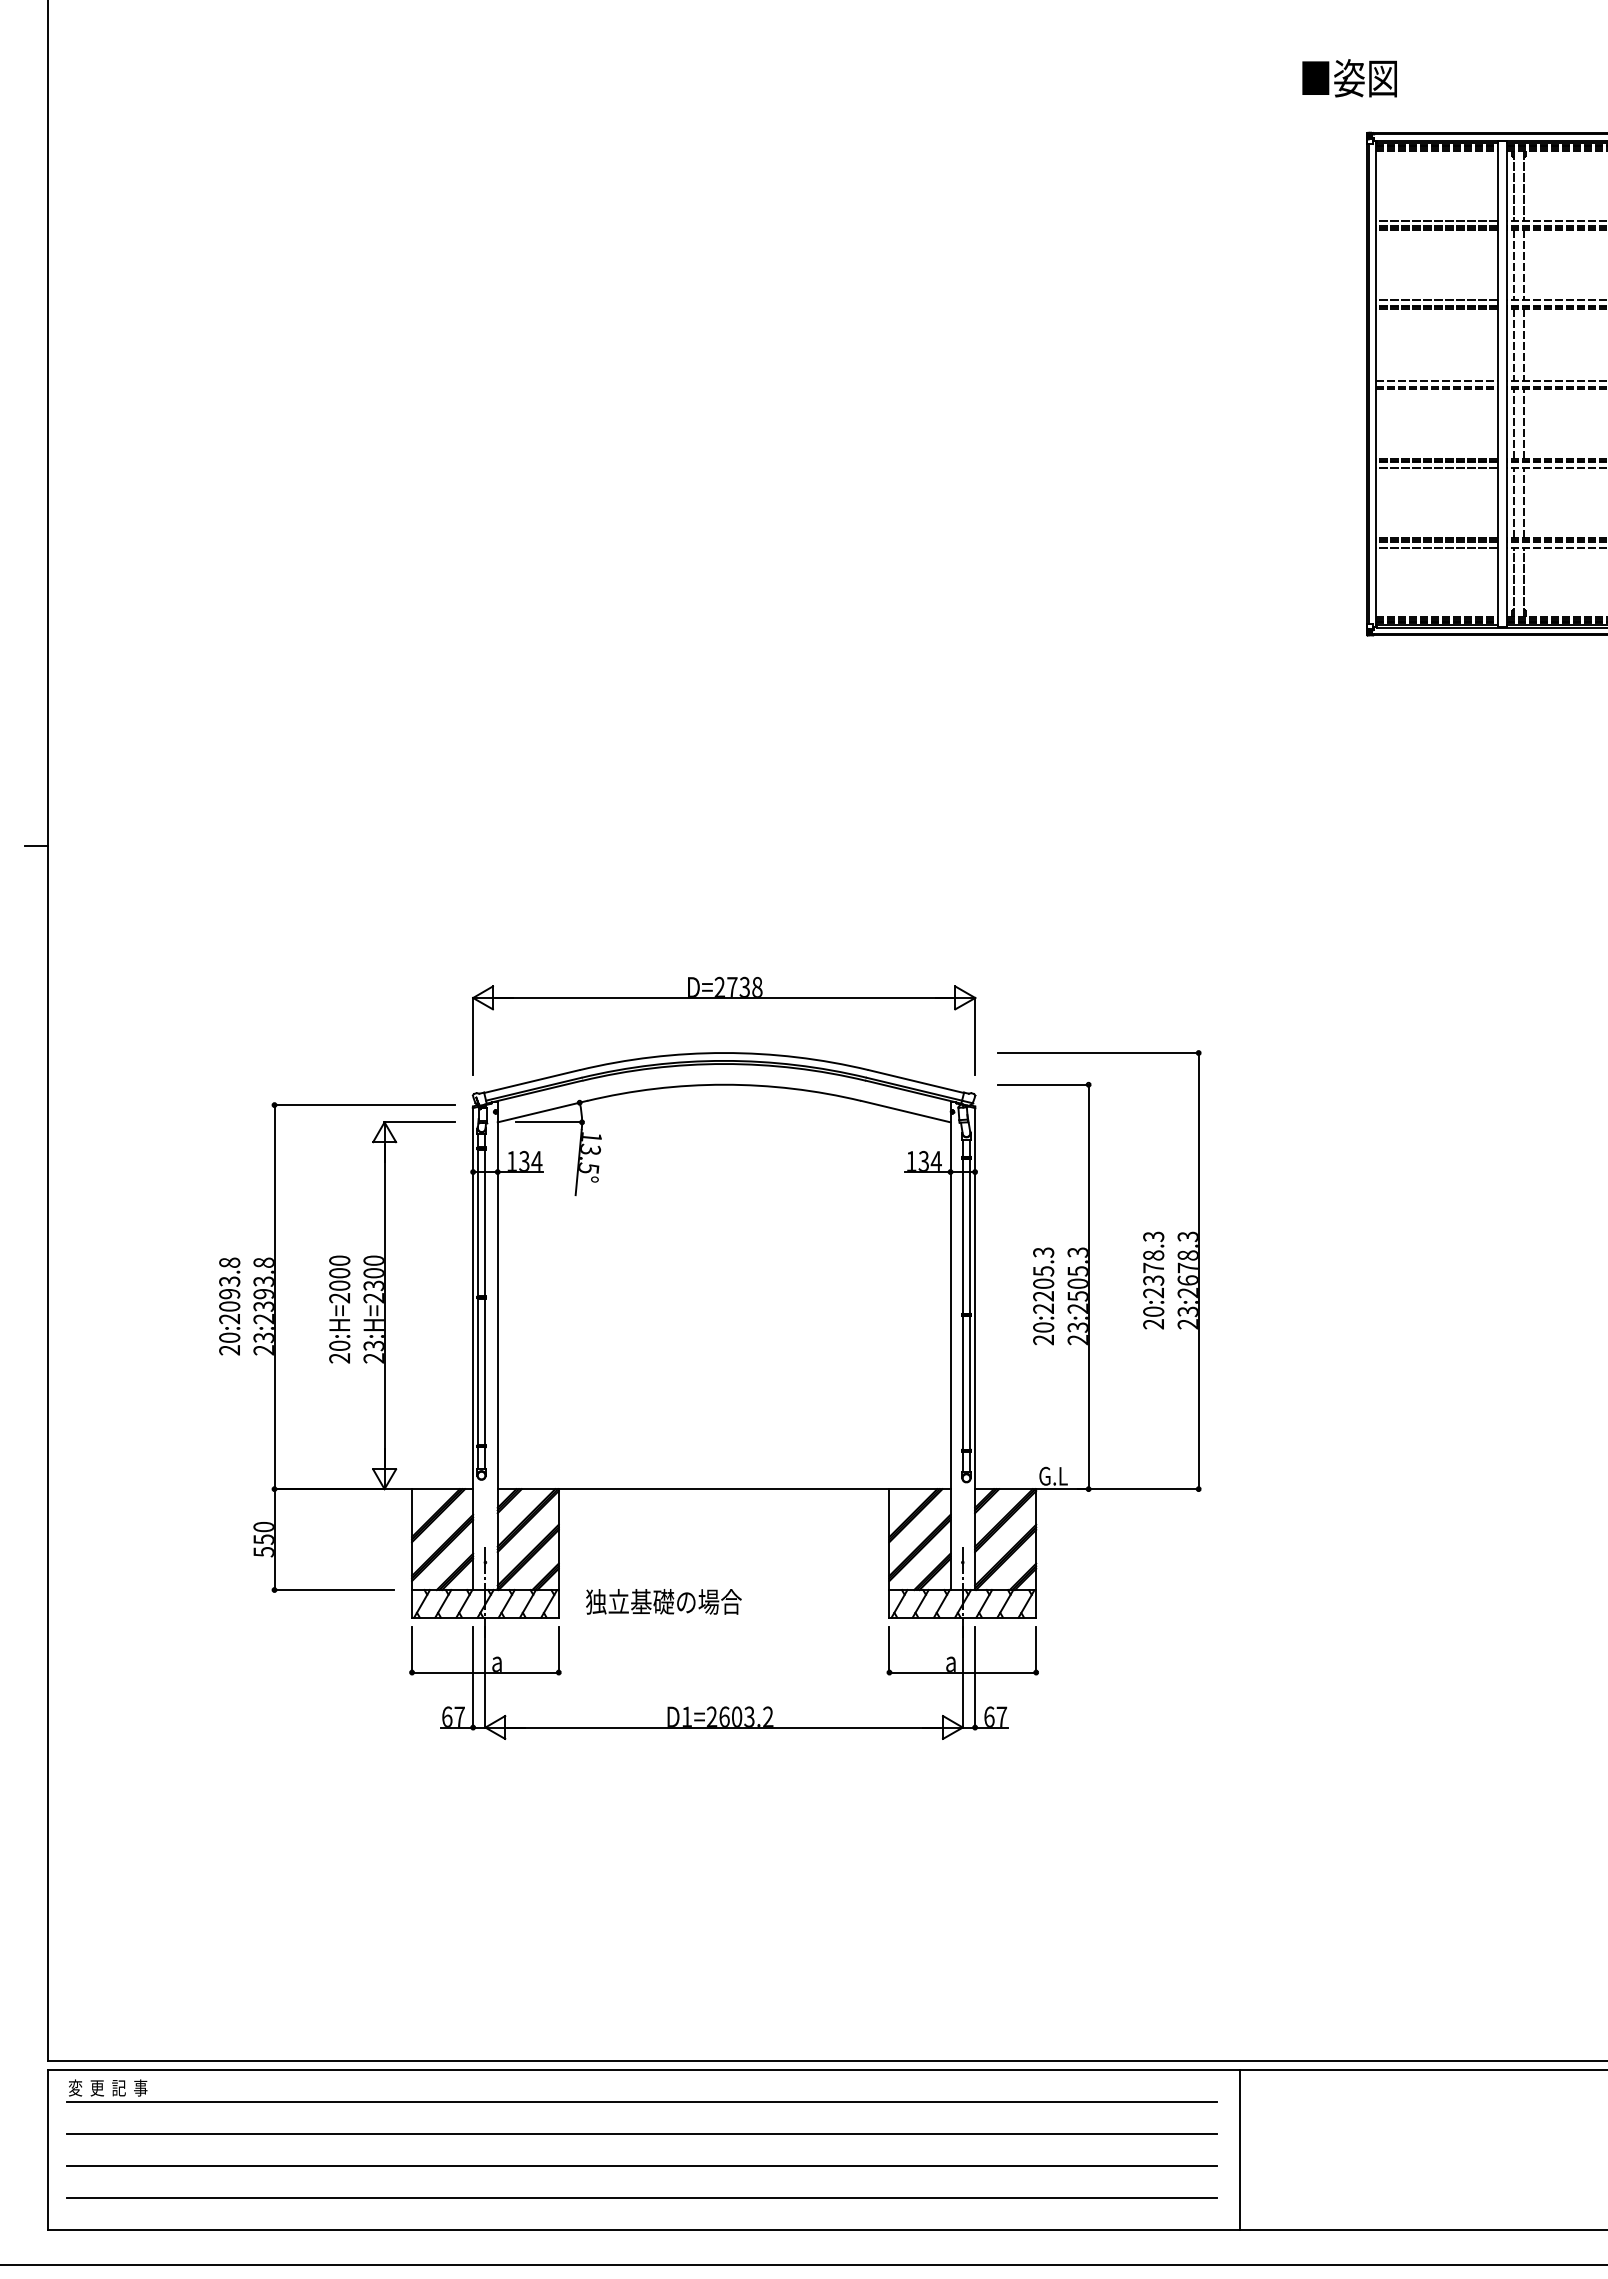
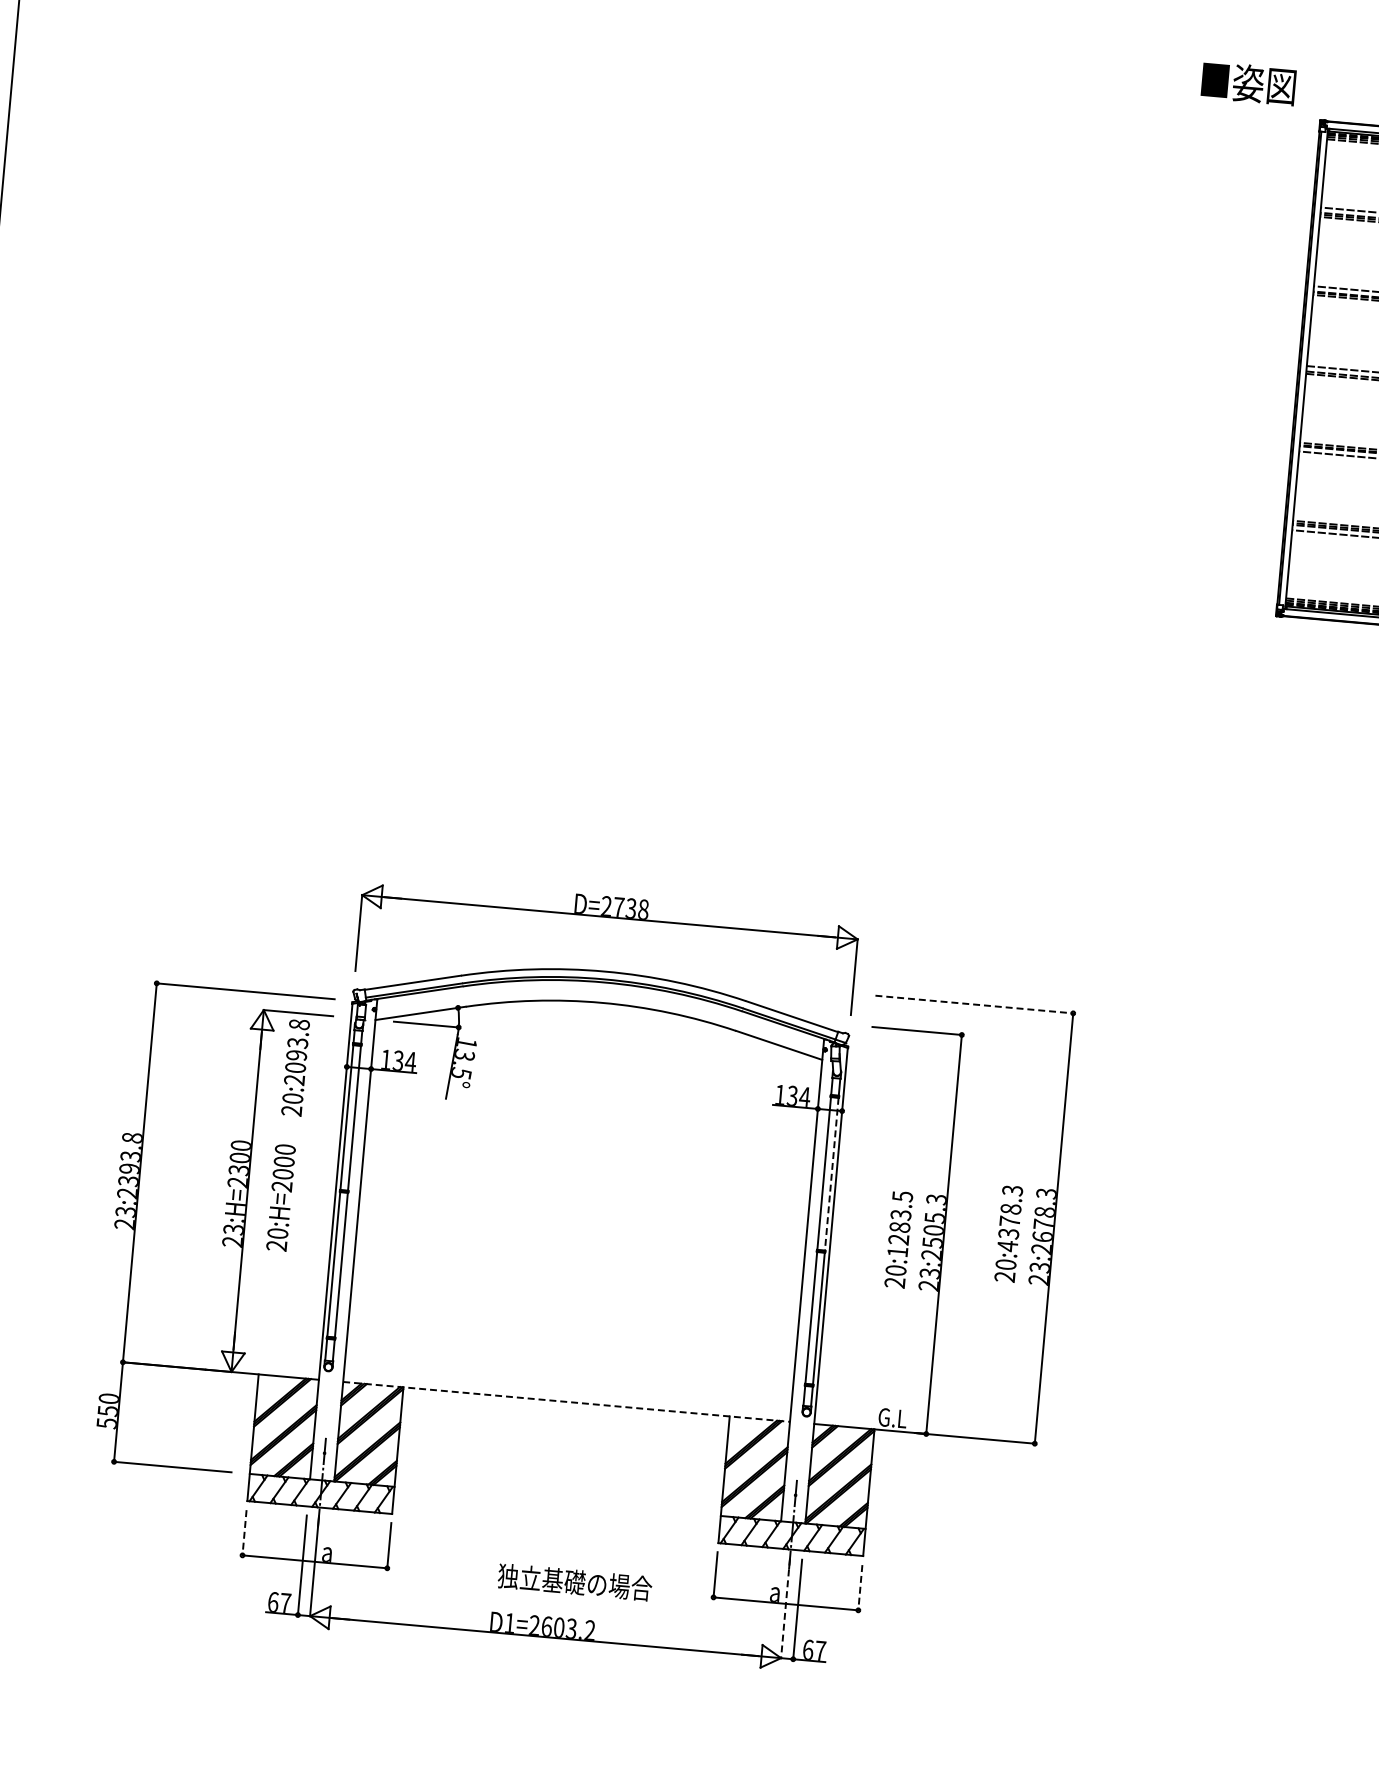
text: (1349, 78) -> (1248, 83), moved
line: (1099, 1053) -> (975, 1005), solid -> dashed
line: (970, 1236) -> (831, 1174), solid -> dashed
text: (1043, 1280) -> (900, 1224), 20:2205.3 -> 20:1283.5
text: (1153, 1292) -> (1007, 1245), 20:2378.3 -> 20:4378.3
text: (229, 1306) -> (295, 1067), moved
text: (339, 1309) -> (280, 1197), moved
line: (724, 1489) -> (566, 1402), solid -> dashed
text: (663, 1601) -> (574, 1581), moved
line: (412, 1650) -> (244, 1533), solid -> dashed
line: (1036, 1650) -> (860, 1588), solid -> dashed
line: (962, 1677) -> (785, 1608), solid -> dashed

